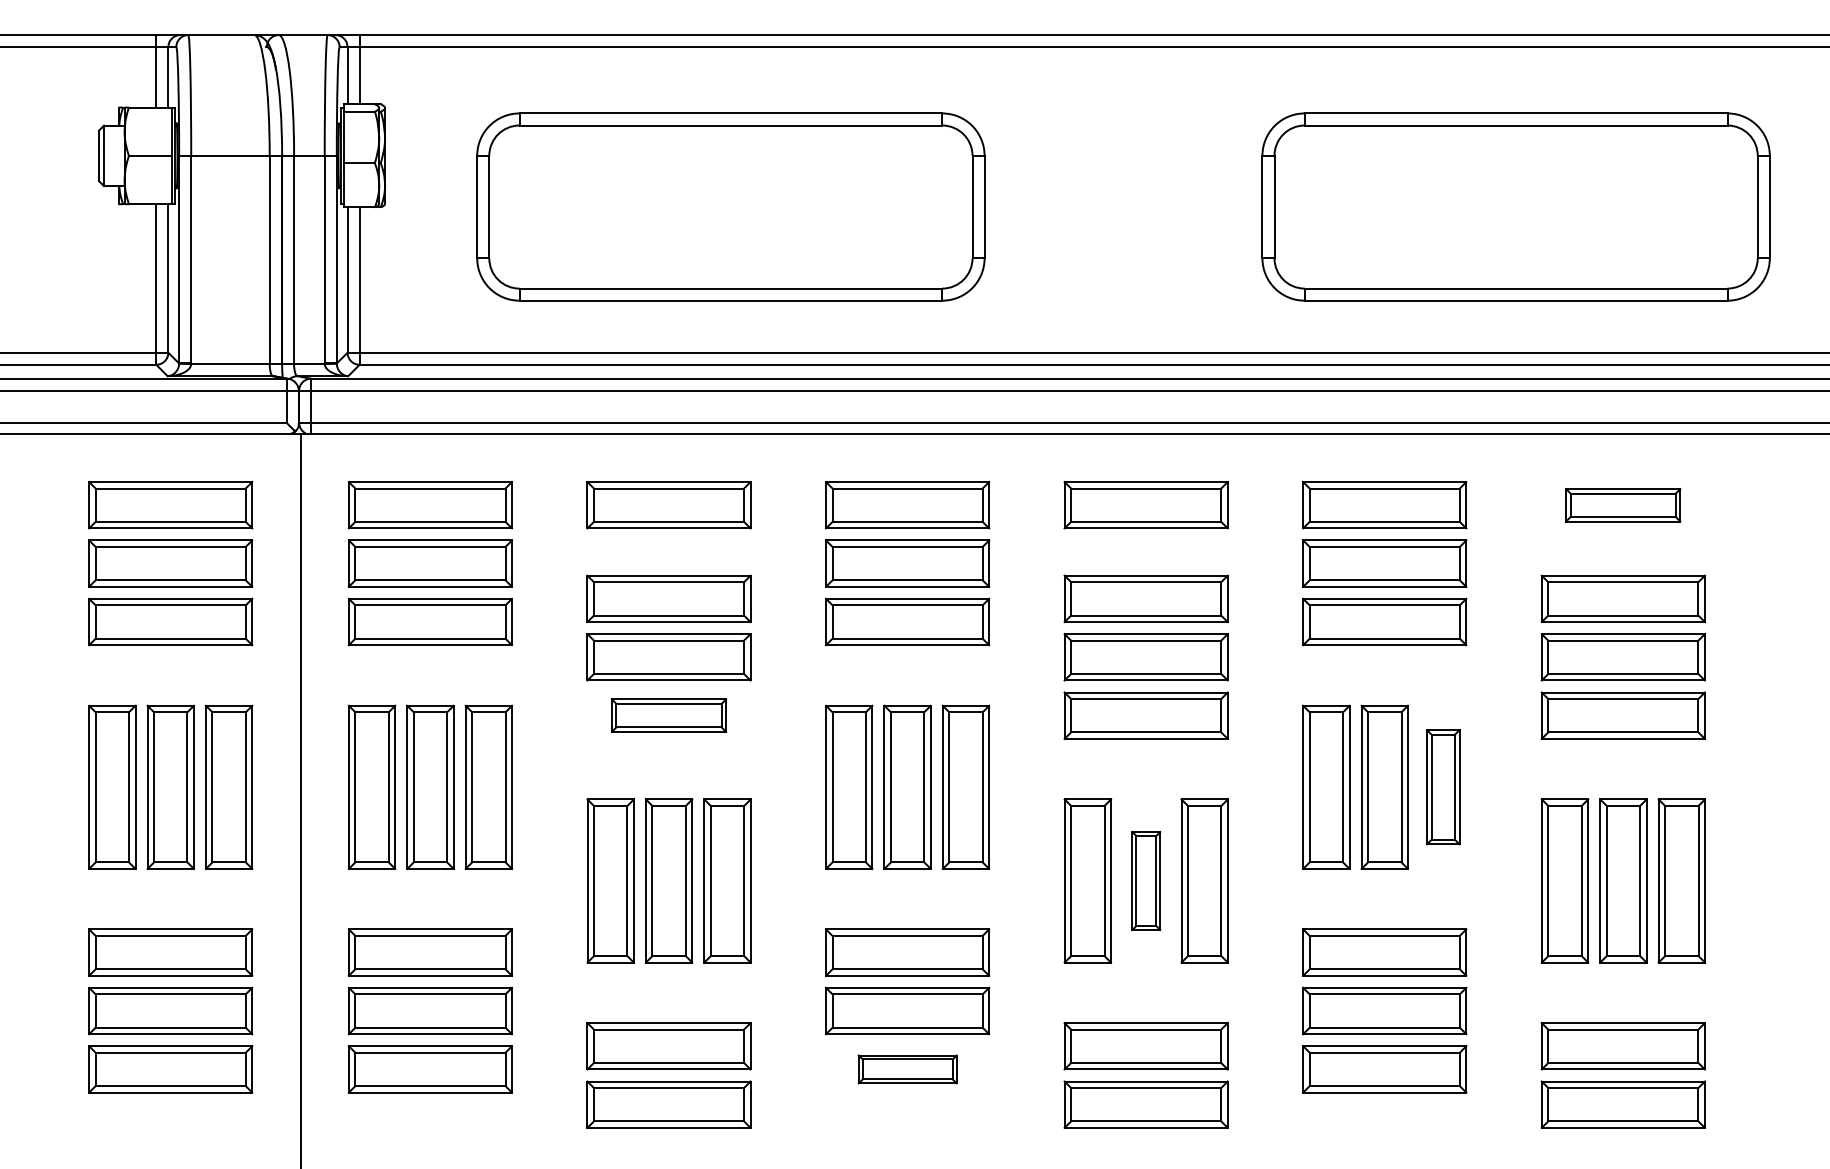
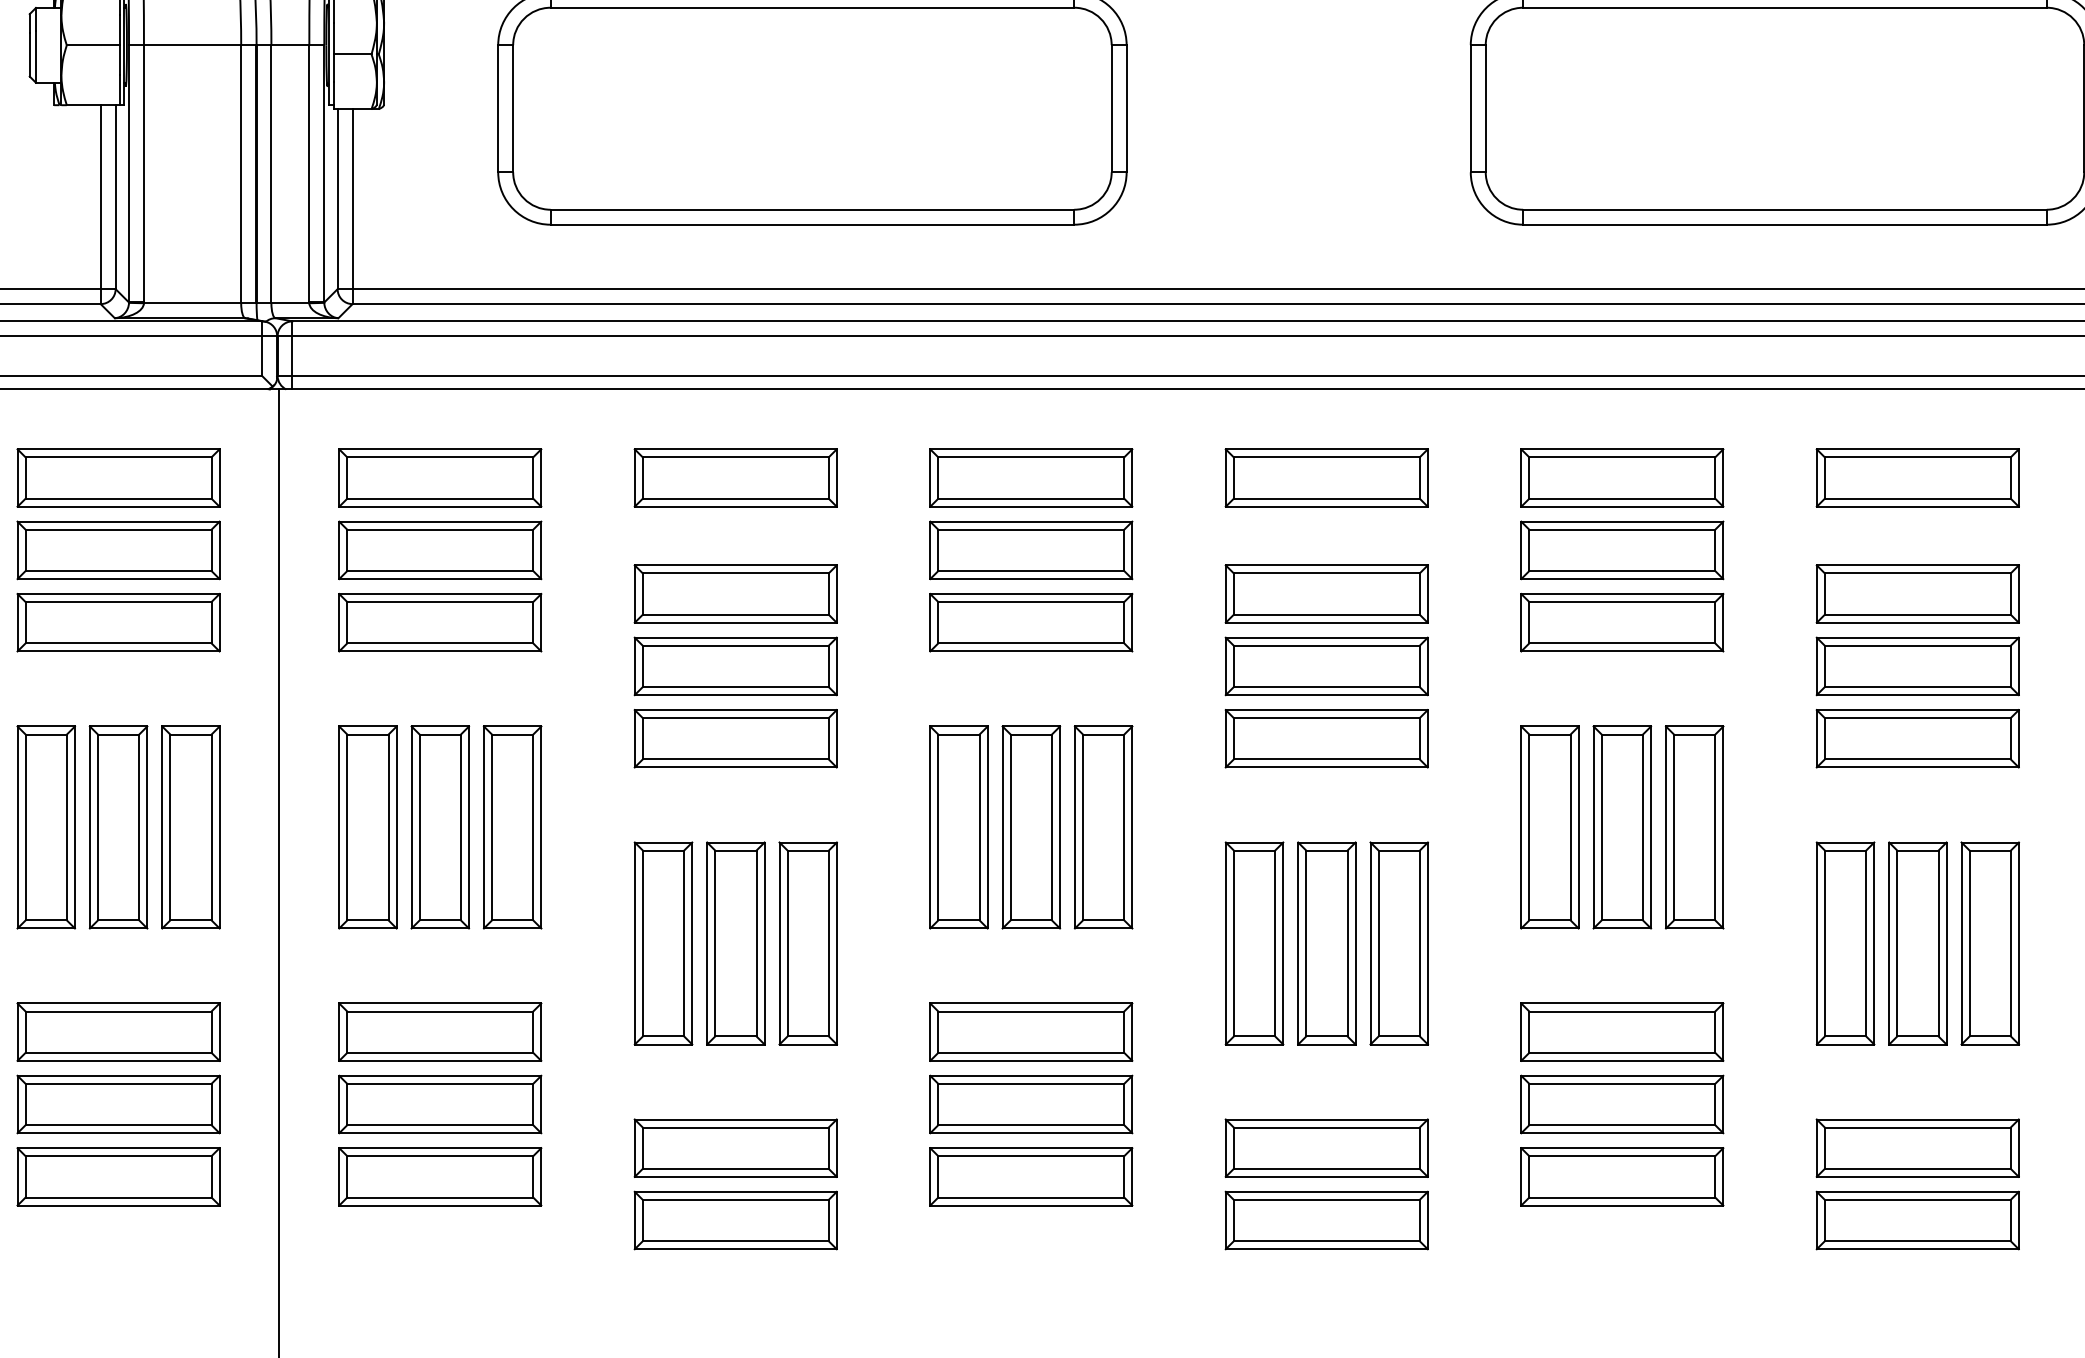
part: (1622, 505) -> (1916, 478), size x1.43
part: (668, 715) -> (735, 738), size x1.43
part: (1443, 786) -> (1695, 826), size x1.43
part: (1146, 880) -> (1327, 942), size x1.67
part: (907, 1069) -> (1031, 1176), size x1.67

